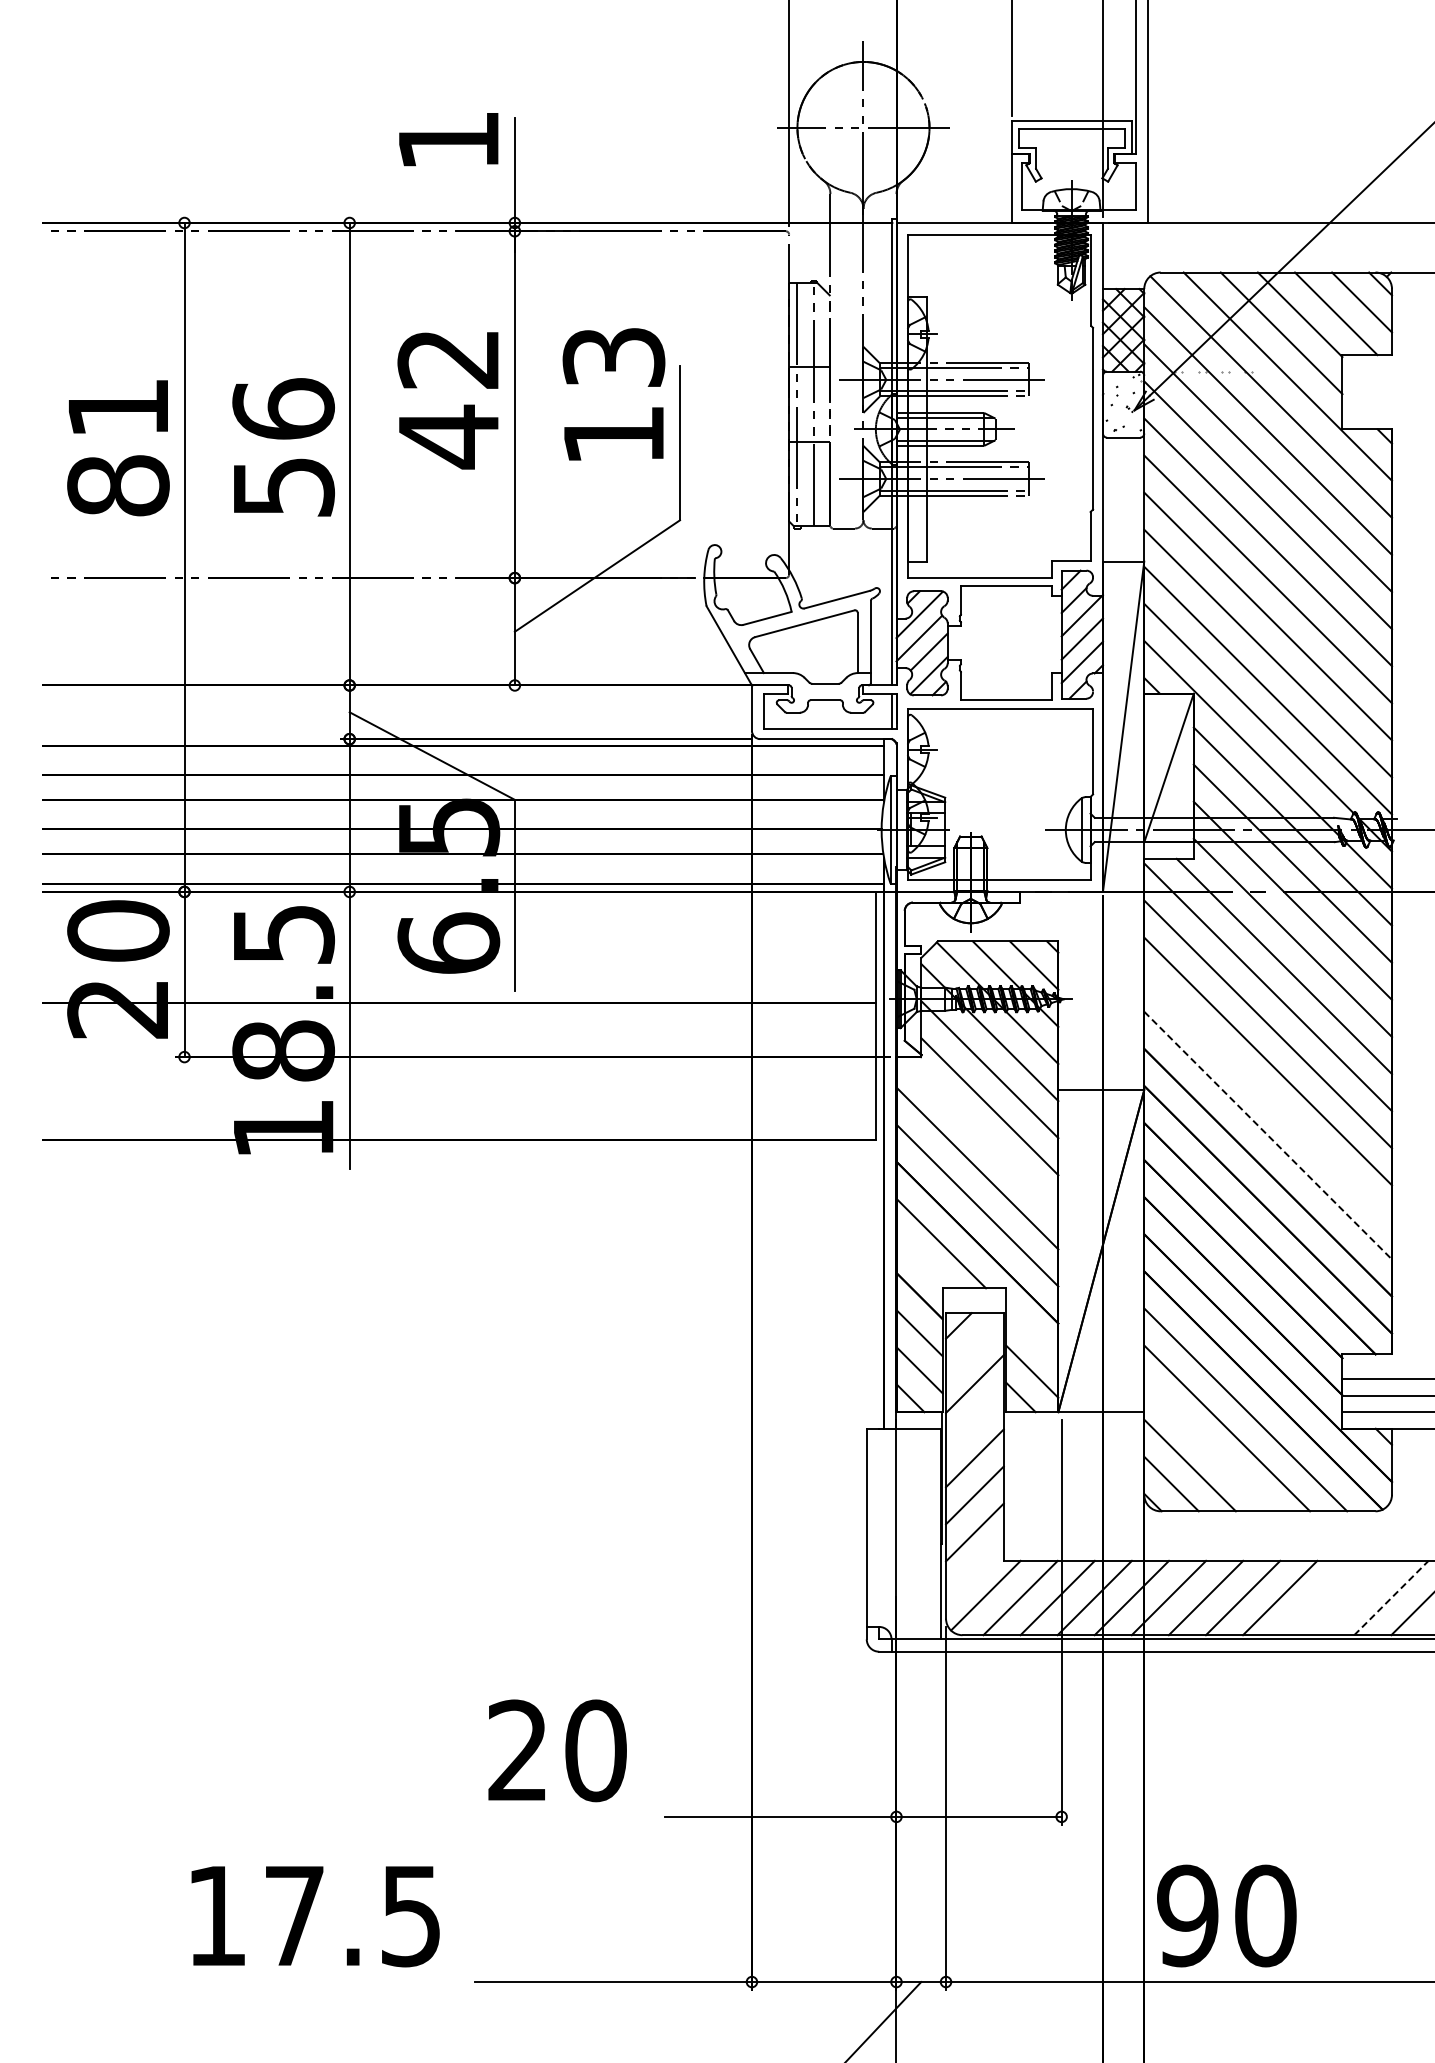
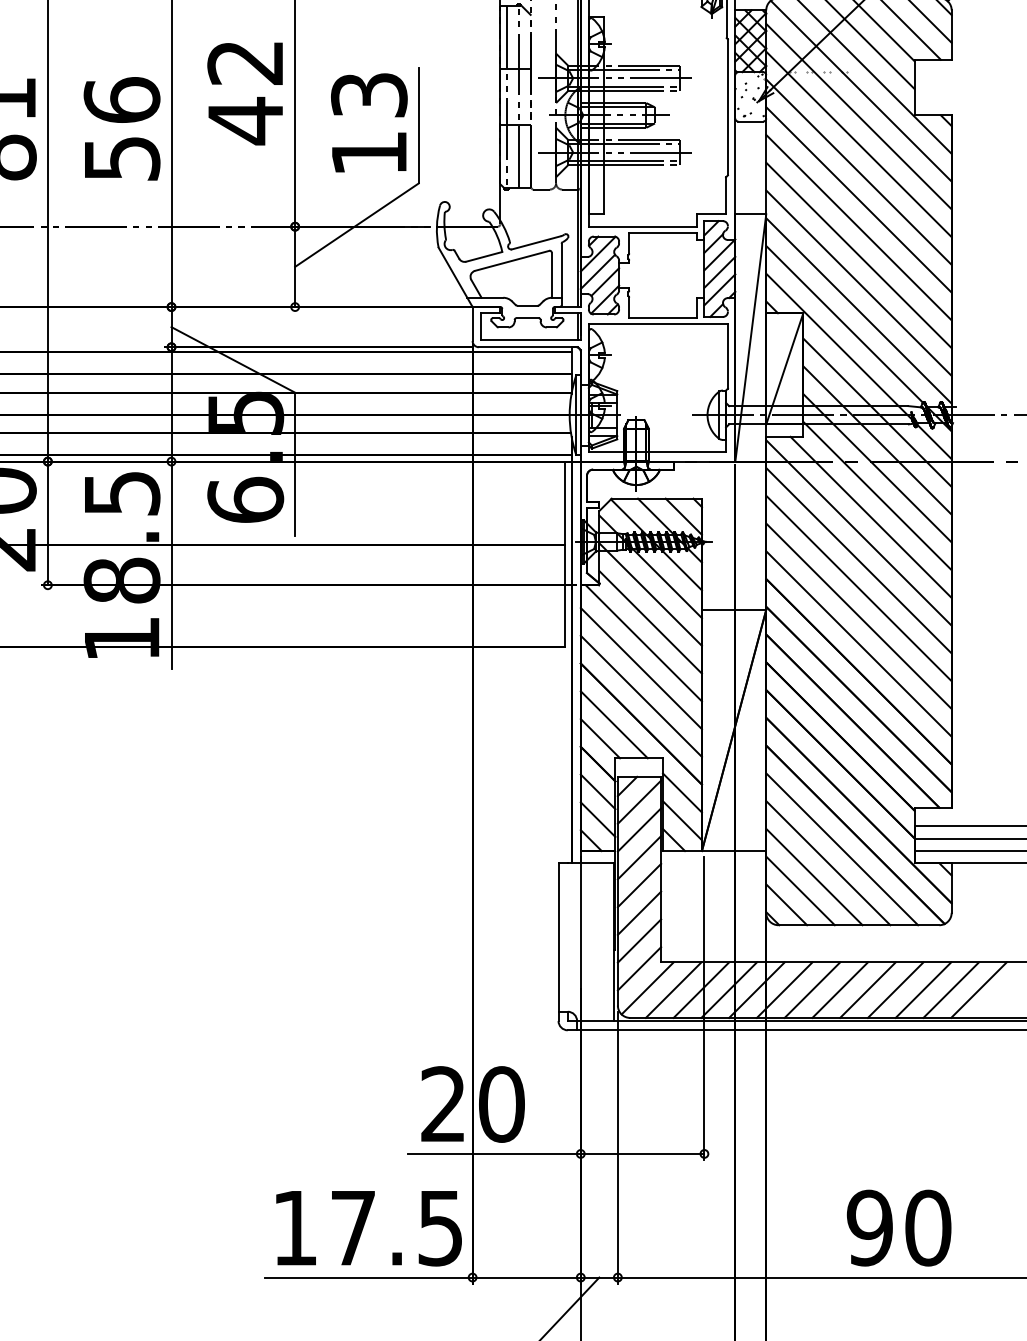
text: (613, 394) -> (368, 122), moved
line: (1268, 1098) -> (859, 616), added
line: (980, 1134) -> (643, 643), added
line: (1268, 1135) -> (859, 643), dashed -> solid
line: (922, 1261) -> (600, 738), added
line: (1032, 1334) -> (682, 792), added
line: (974, 1346) -> (639, 801), added
line: (974, 1421) -> (639, 857), added
line: (1208, 1446) -> (814, 876), added
line: (974, 1569) -> (639, 968), added
line: (1317, 1597) -> (895, 989), added
line: (1354, 1597) -> (923, 989), added
line: (1391, 1598) -> (951, 990), dashed -> solid
text: (557, 1750) -> (473, 1104), moved
text: (1226, 1915) -> (898, 1227), moved
text: (315, 1916) -> (368, 1228), moved

